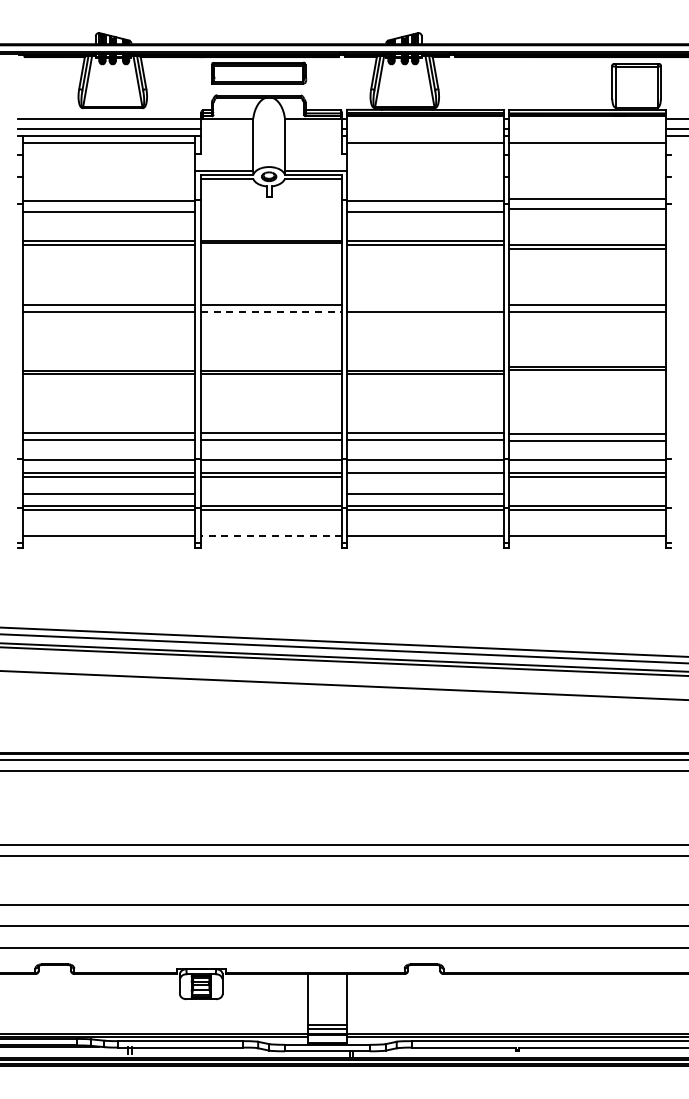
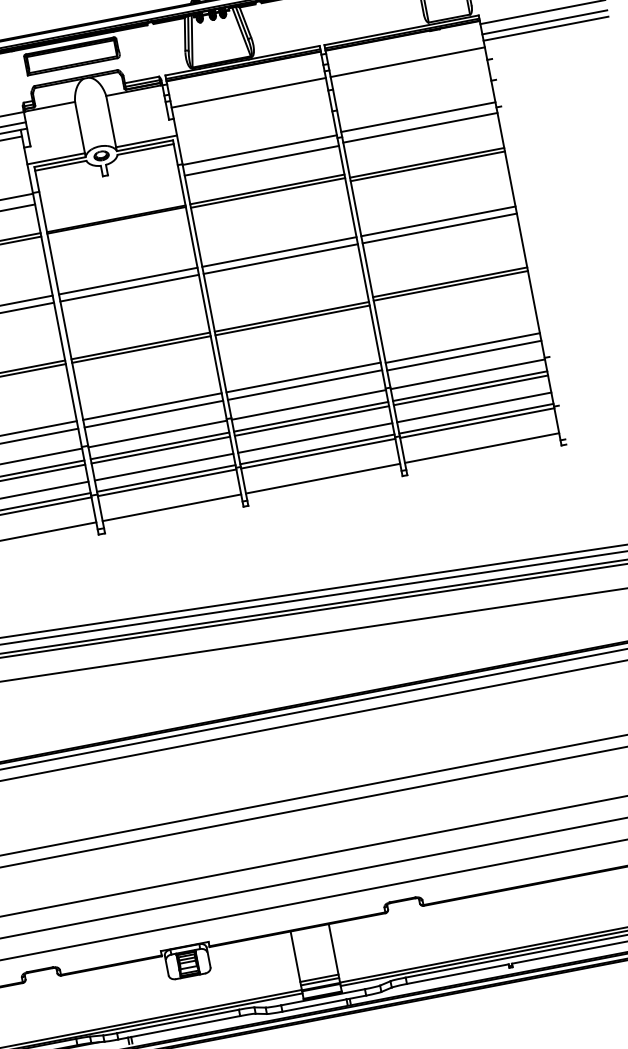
line: (425, 304) -> (279, 251), added
line: (271, 311) -> (129, 287), dashed -> solid
line: (425, 476) -> (311, 420), added
line: (271, 494) -> (164, 467), added
line: (586, 494) -> (473, 407), added
line: (271, 535) -> (171, 507), dashed -> solid

